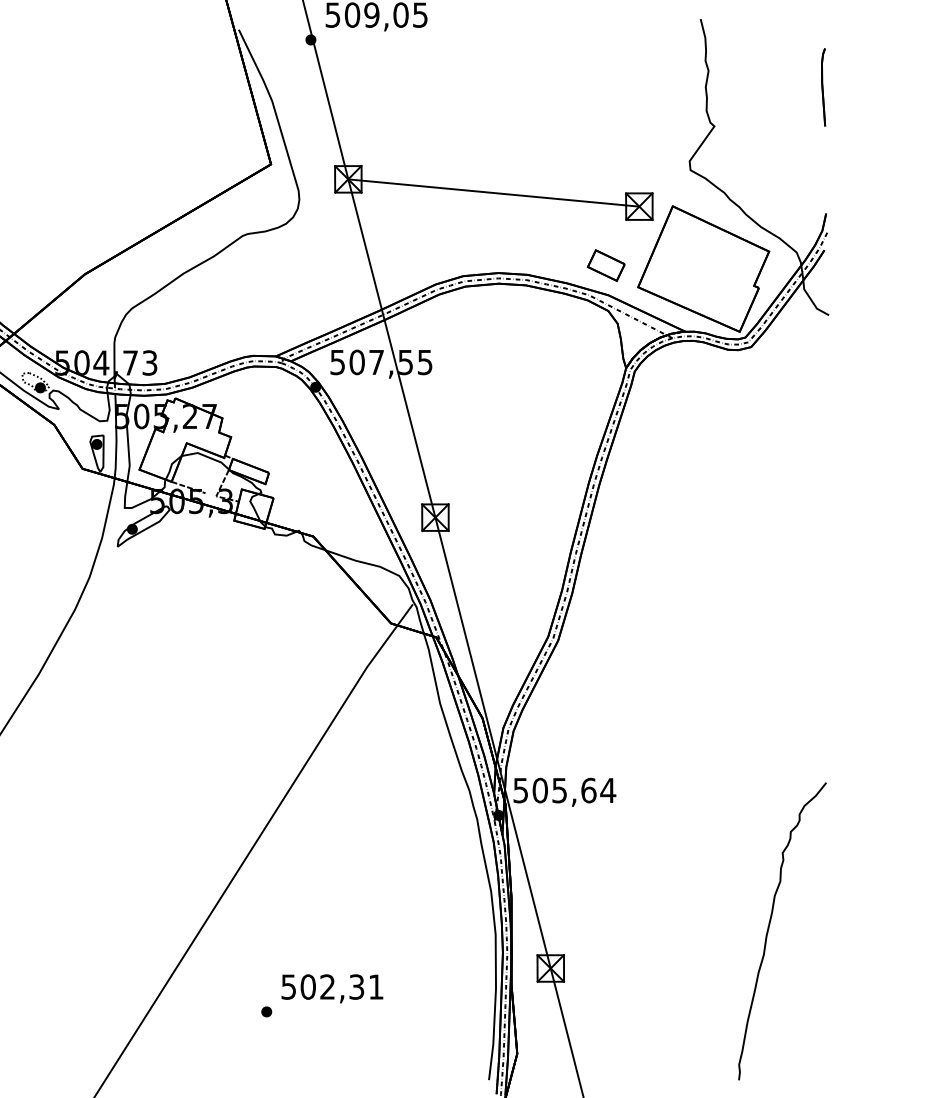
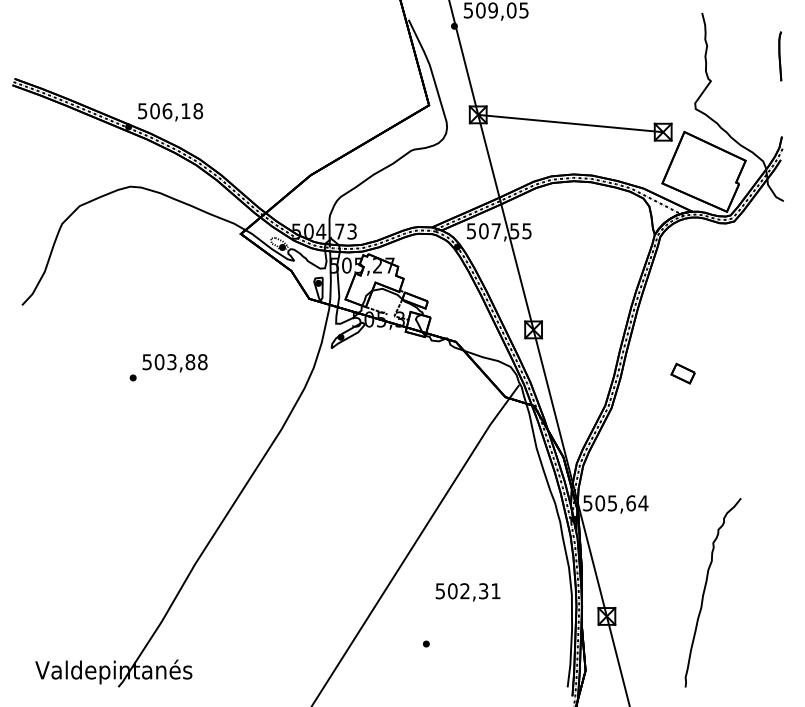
part: (605, 265) -> (682, 373), moved
curve: (770, 927) -> (705, 590), moved
text: (331, 989) -> (467, 592), moved

